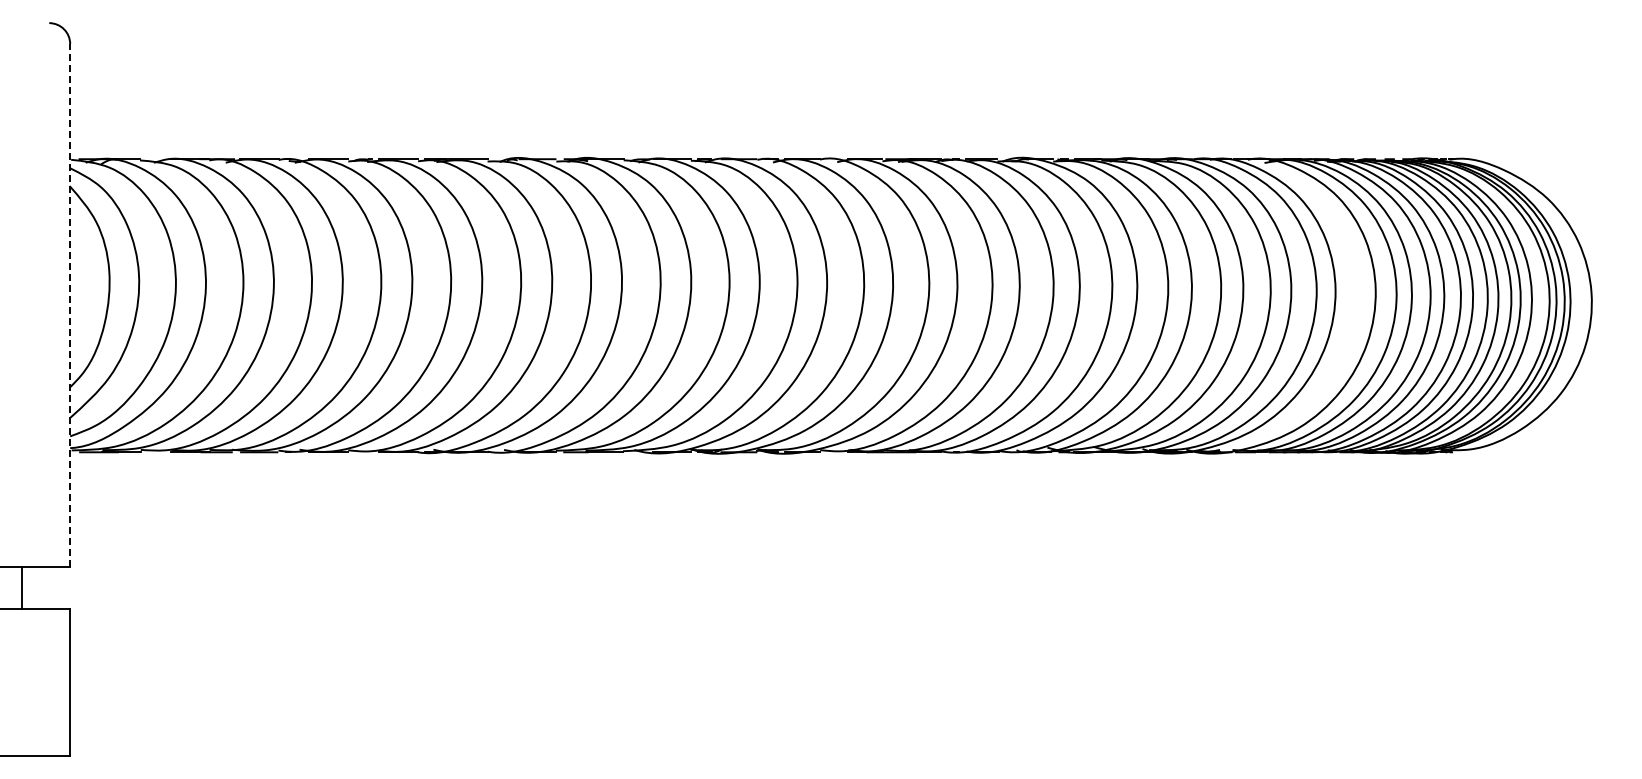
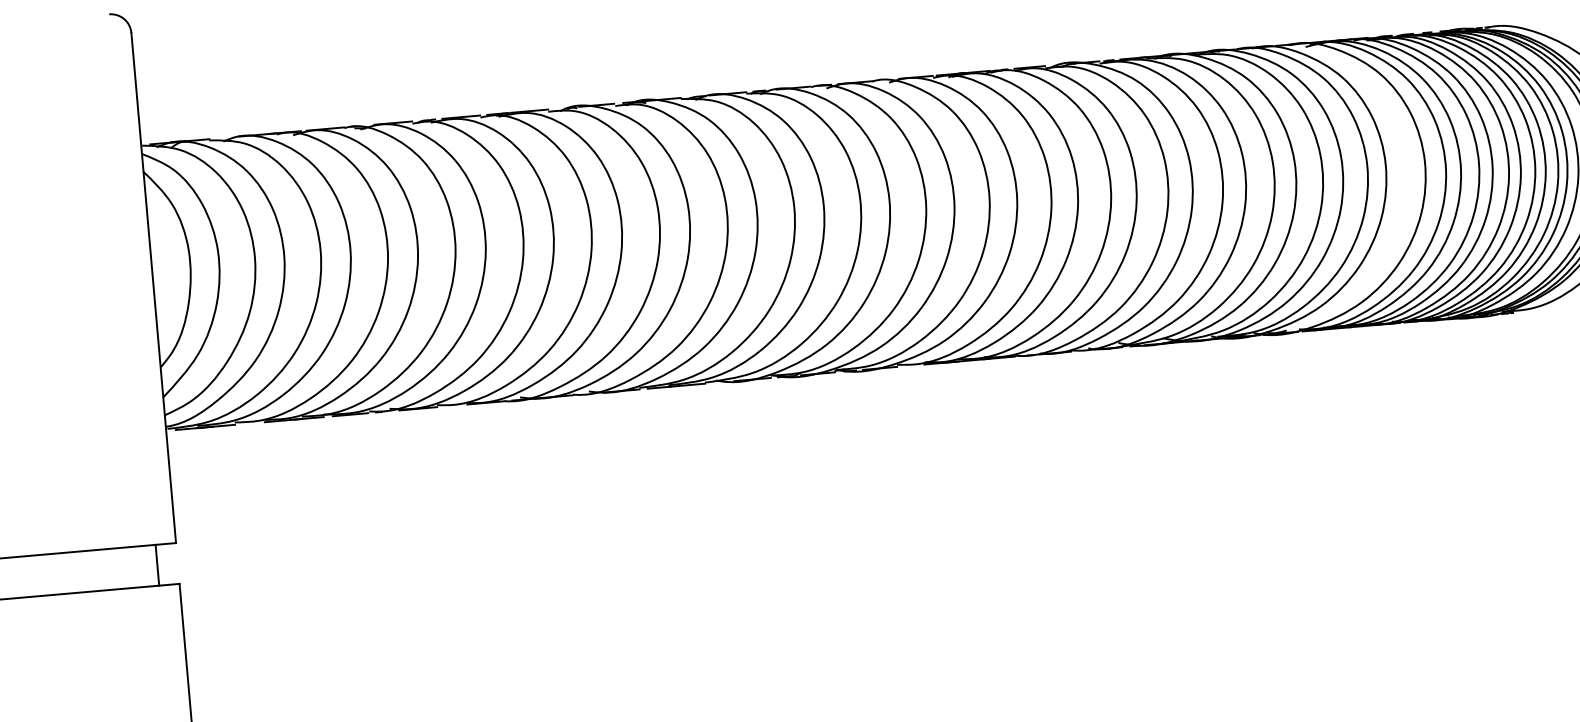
line: (70, 305) -> (154, 287), dashed -> solid
line: (22, 588) -> (157, 565), moved

